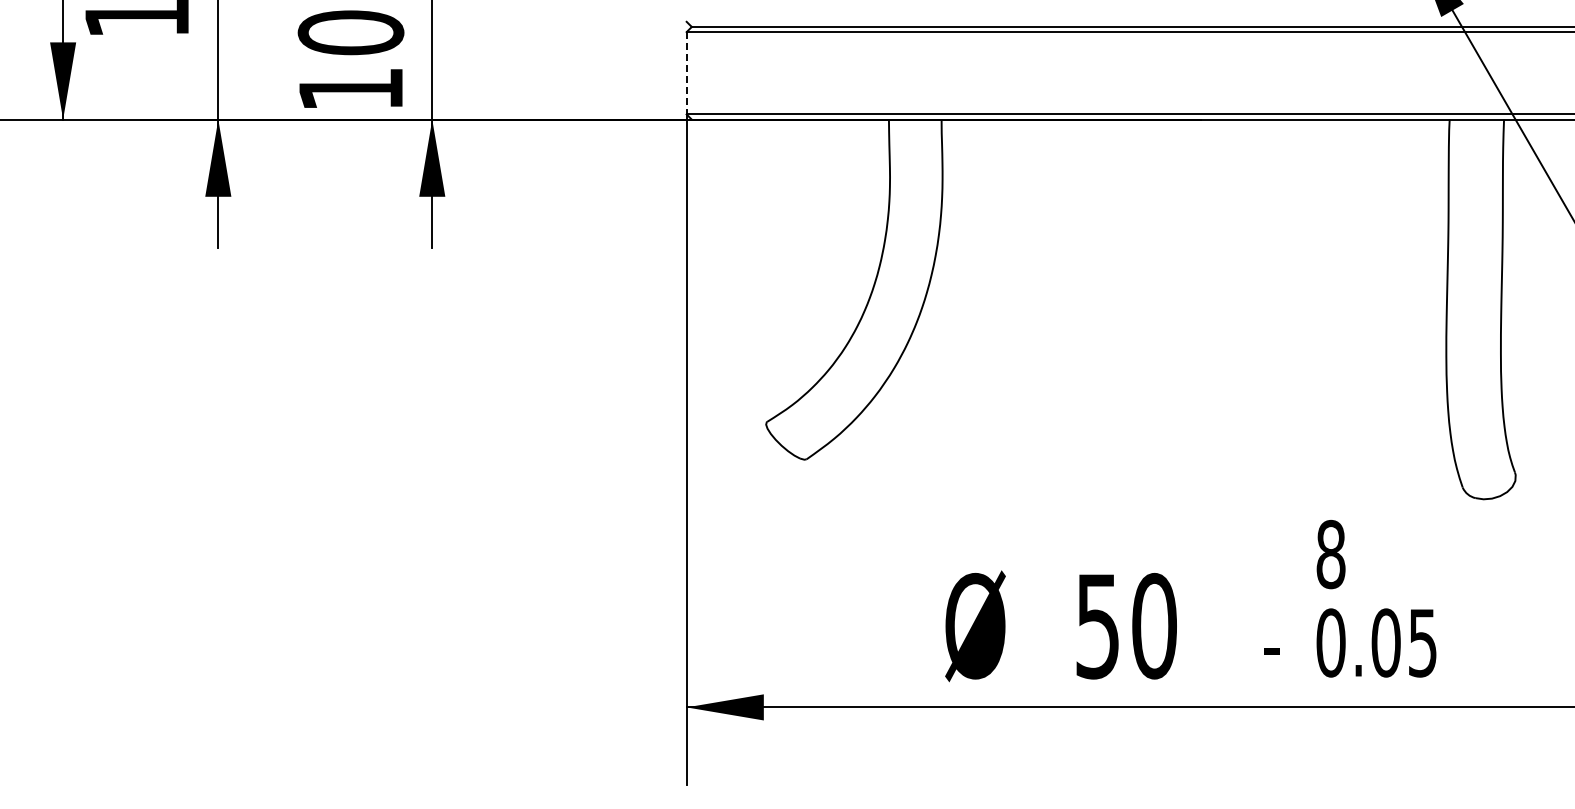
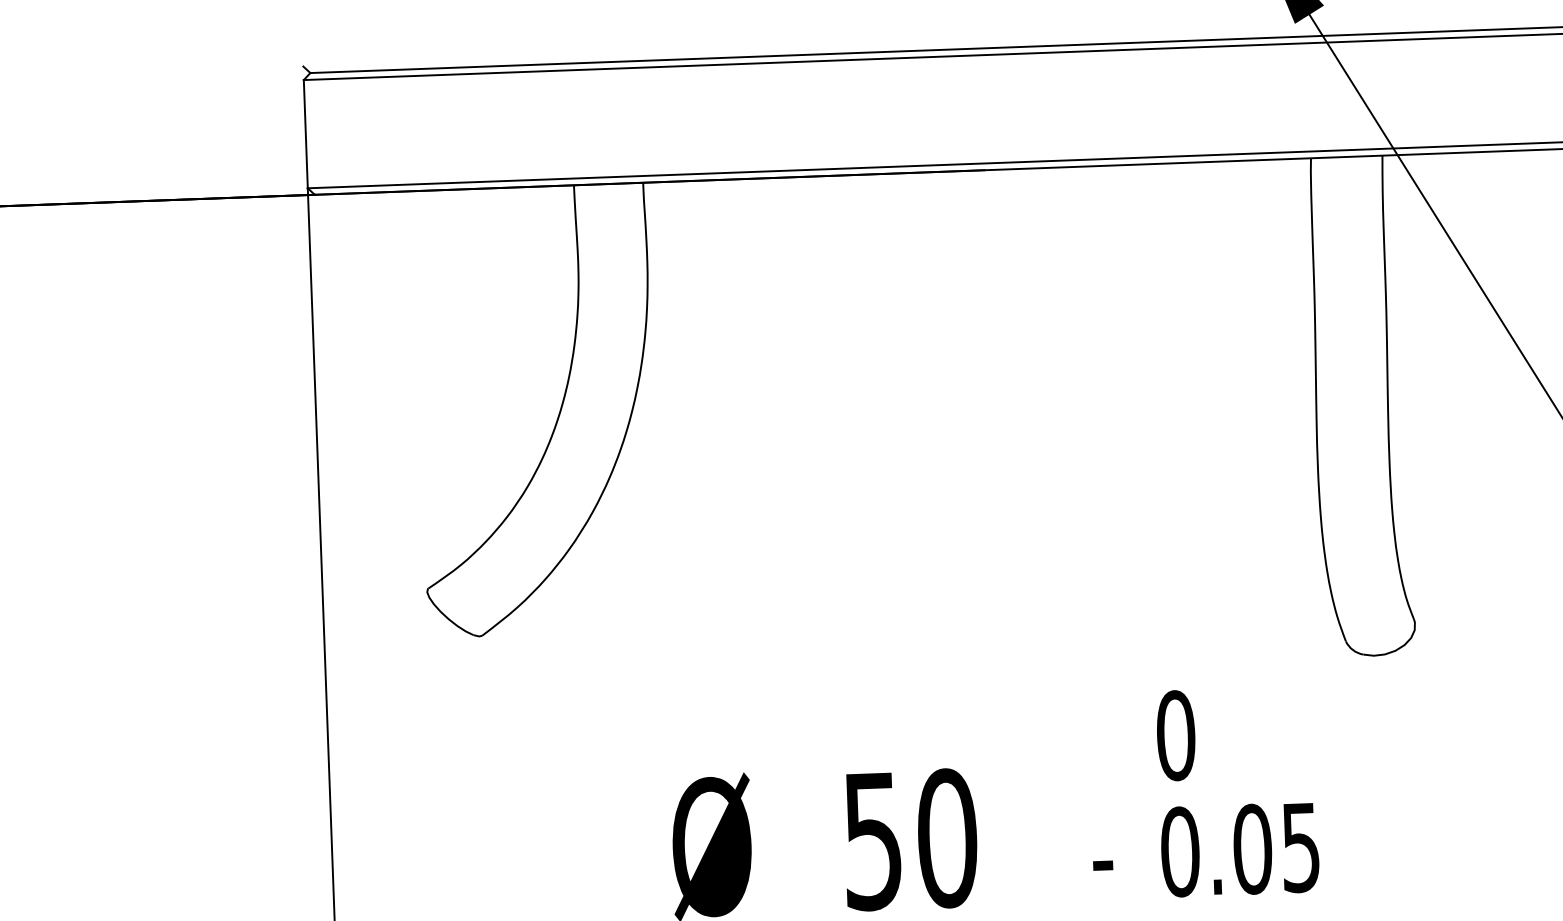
line: (686, 73) -> (305, 134), dashed -> solid
text: (1330, 554) -> (1175, 735), 8 -> 0

